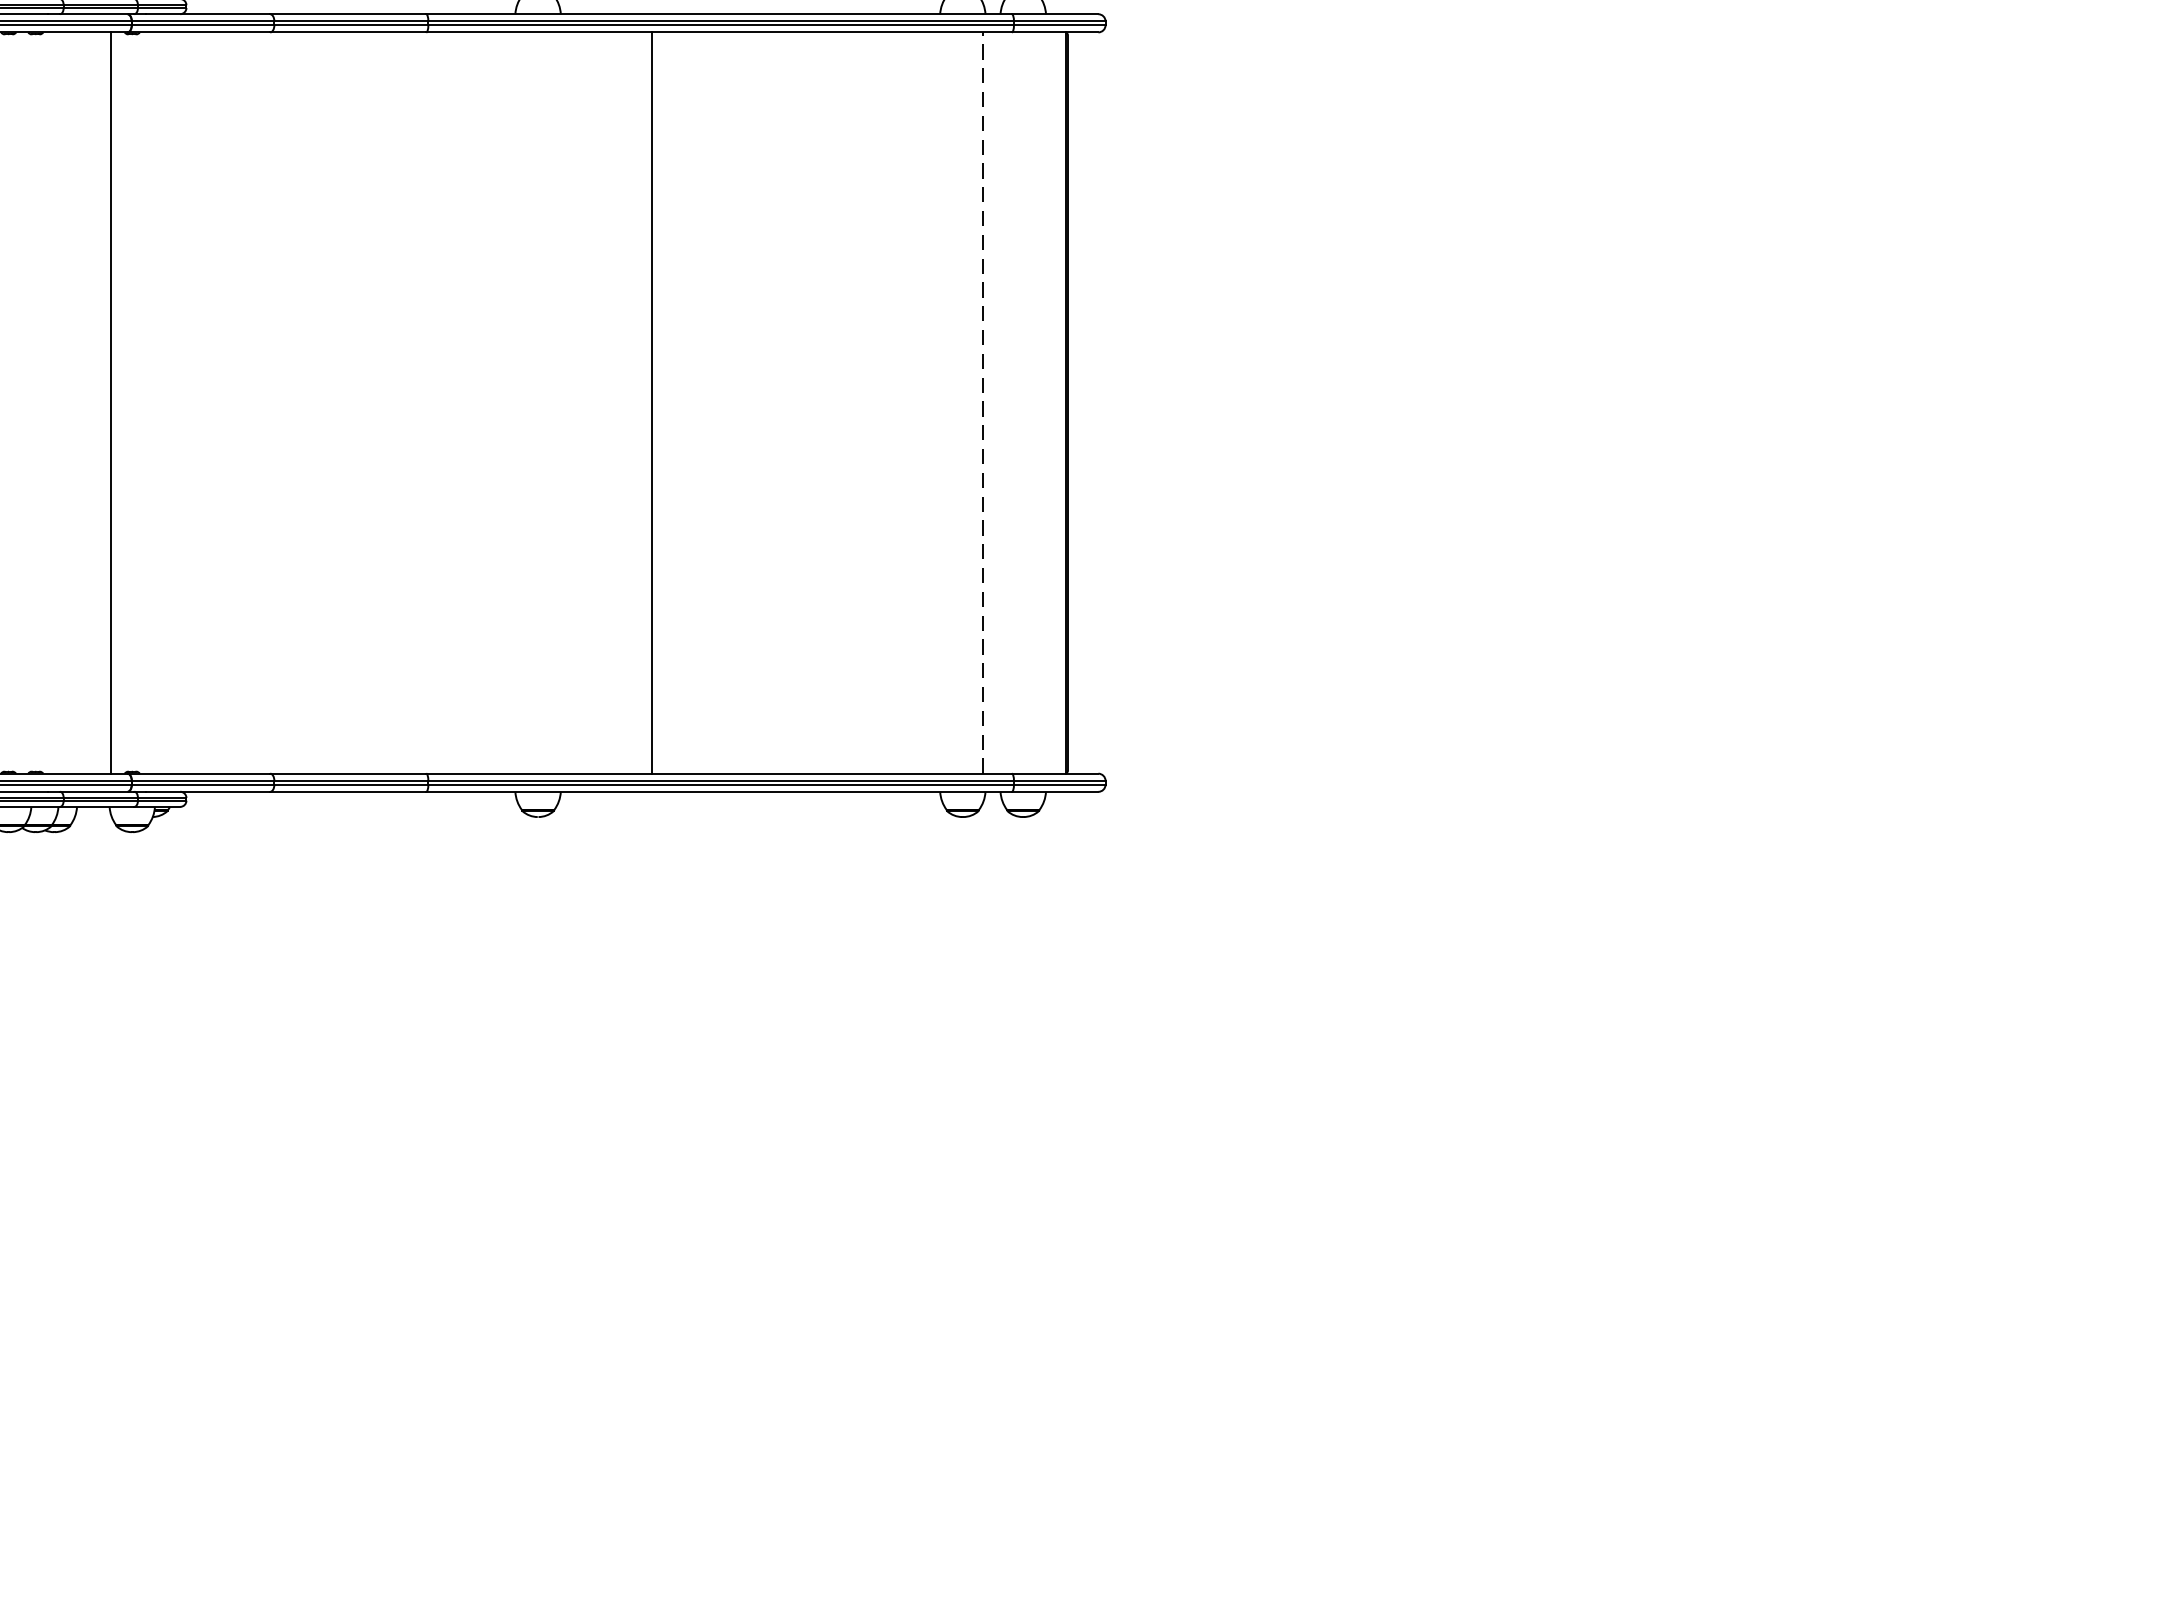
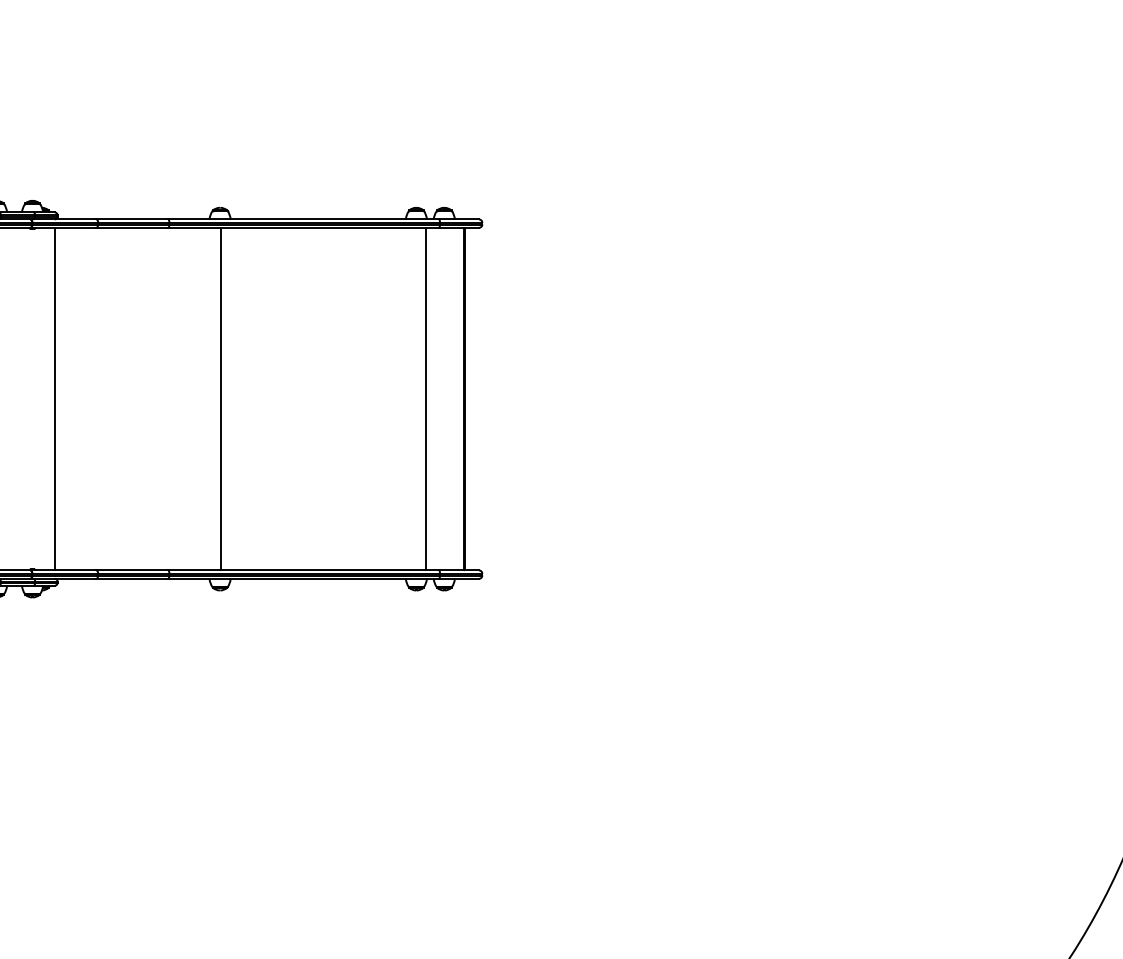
line: (110, 401) -> (54, 398), moved
line: (651, 401) -> (220, 398), moved
line: (982, 401) -> (425, 398), dashed -> solid

